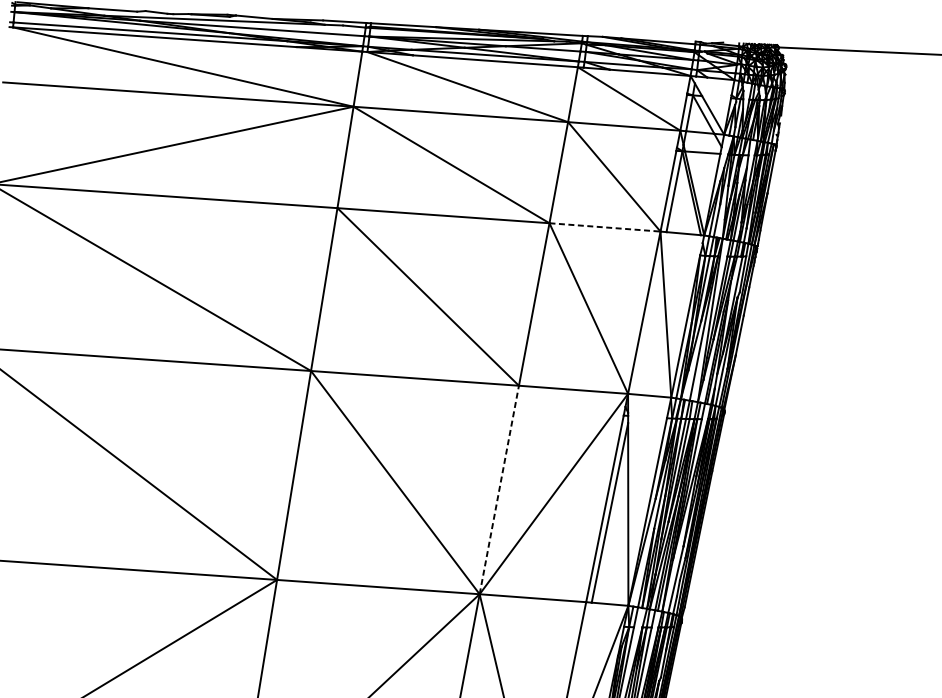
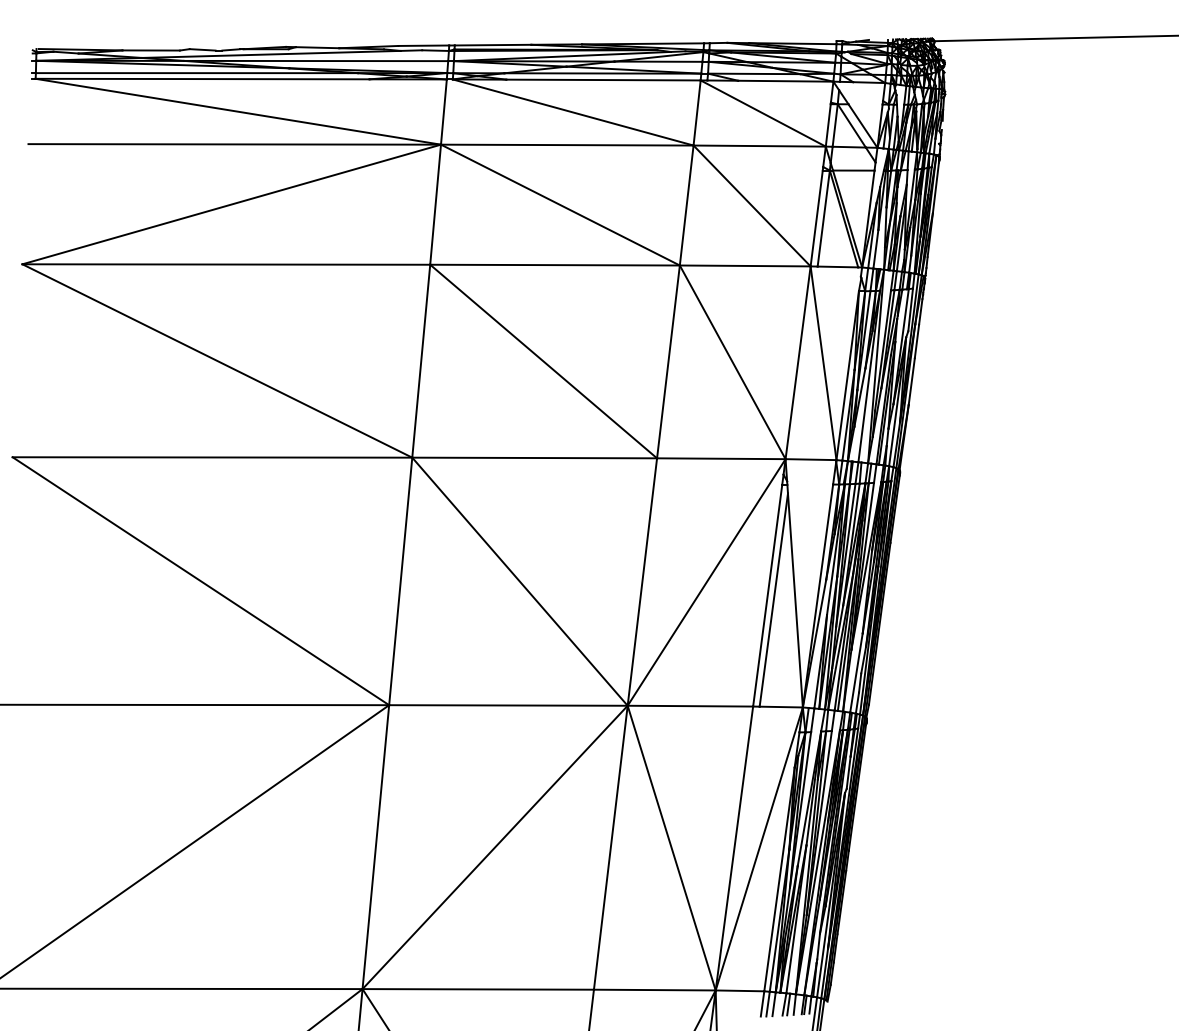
line: (605, 227) -> (745, 265), dashed -> solid
line: (499, 490) -> (642, 582), dashed -> solid

